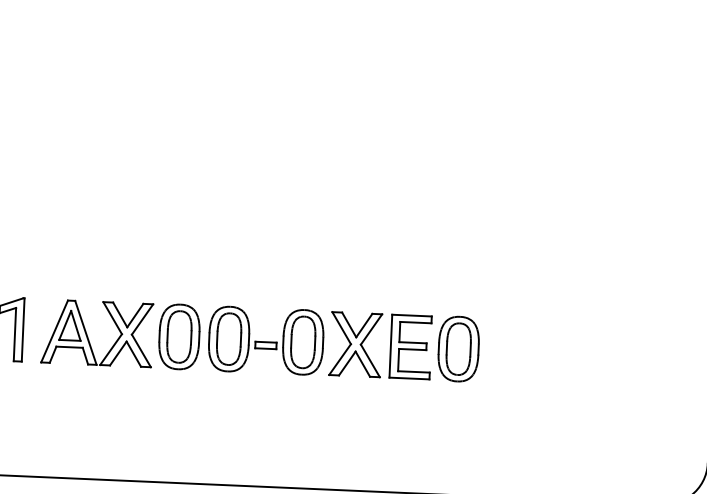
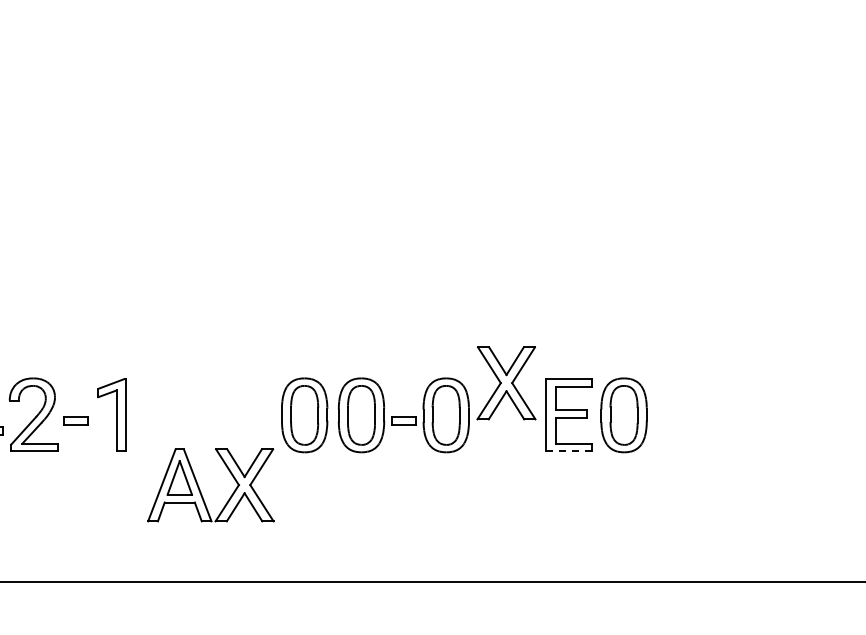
part: (88, 336) -> (200, 489), moved
part: (355, 344) -> (506, 383), moved
line: (409, 378) -> (569, 451), solid -> dashed

